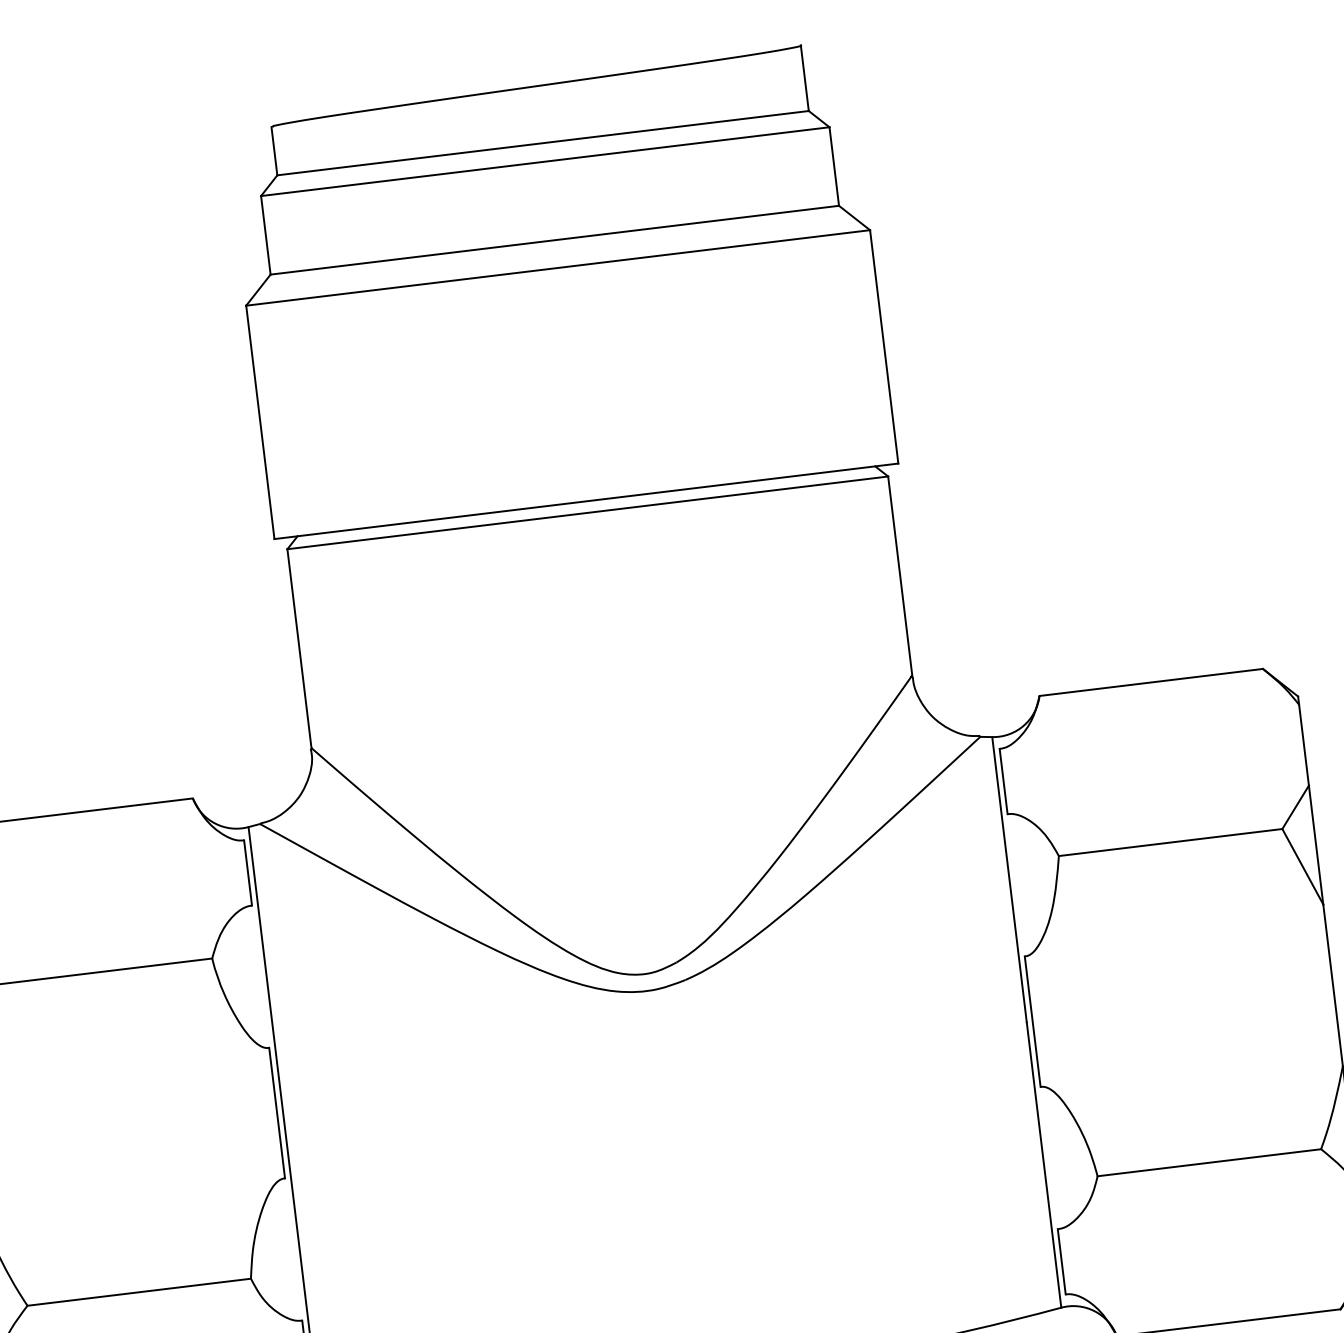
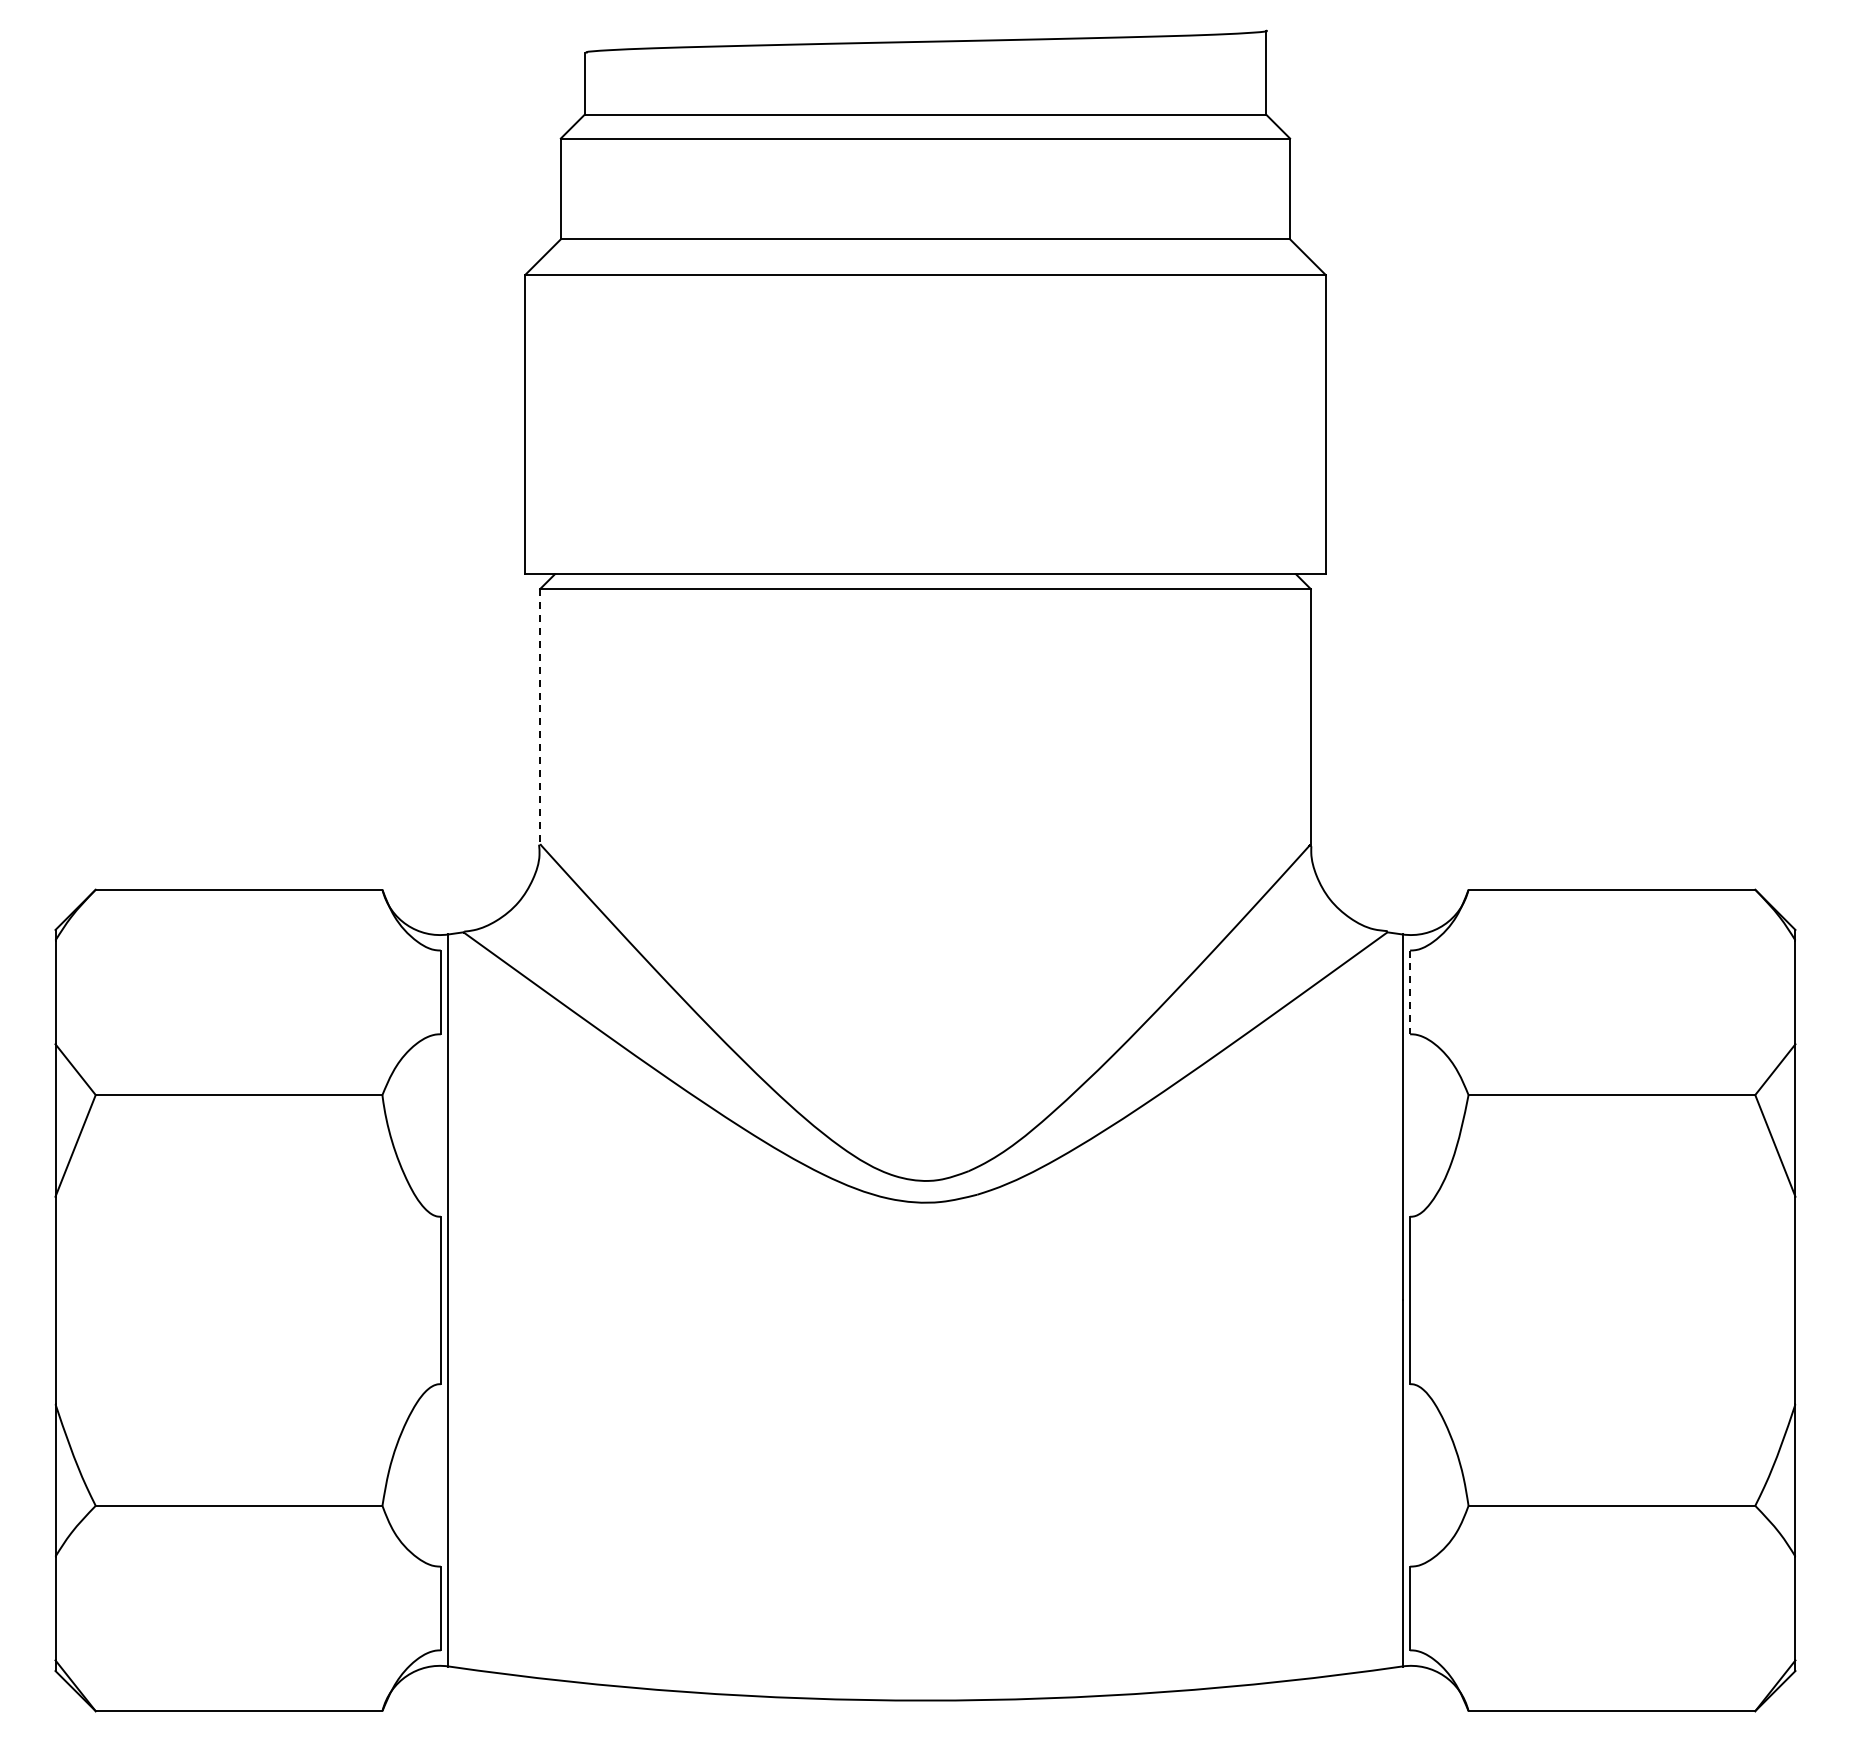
line: (299, 648) -> (540, 716), solid -> dashed
line: (1003, 781) -> (1410, 992), solid -> dashed

